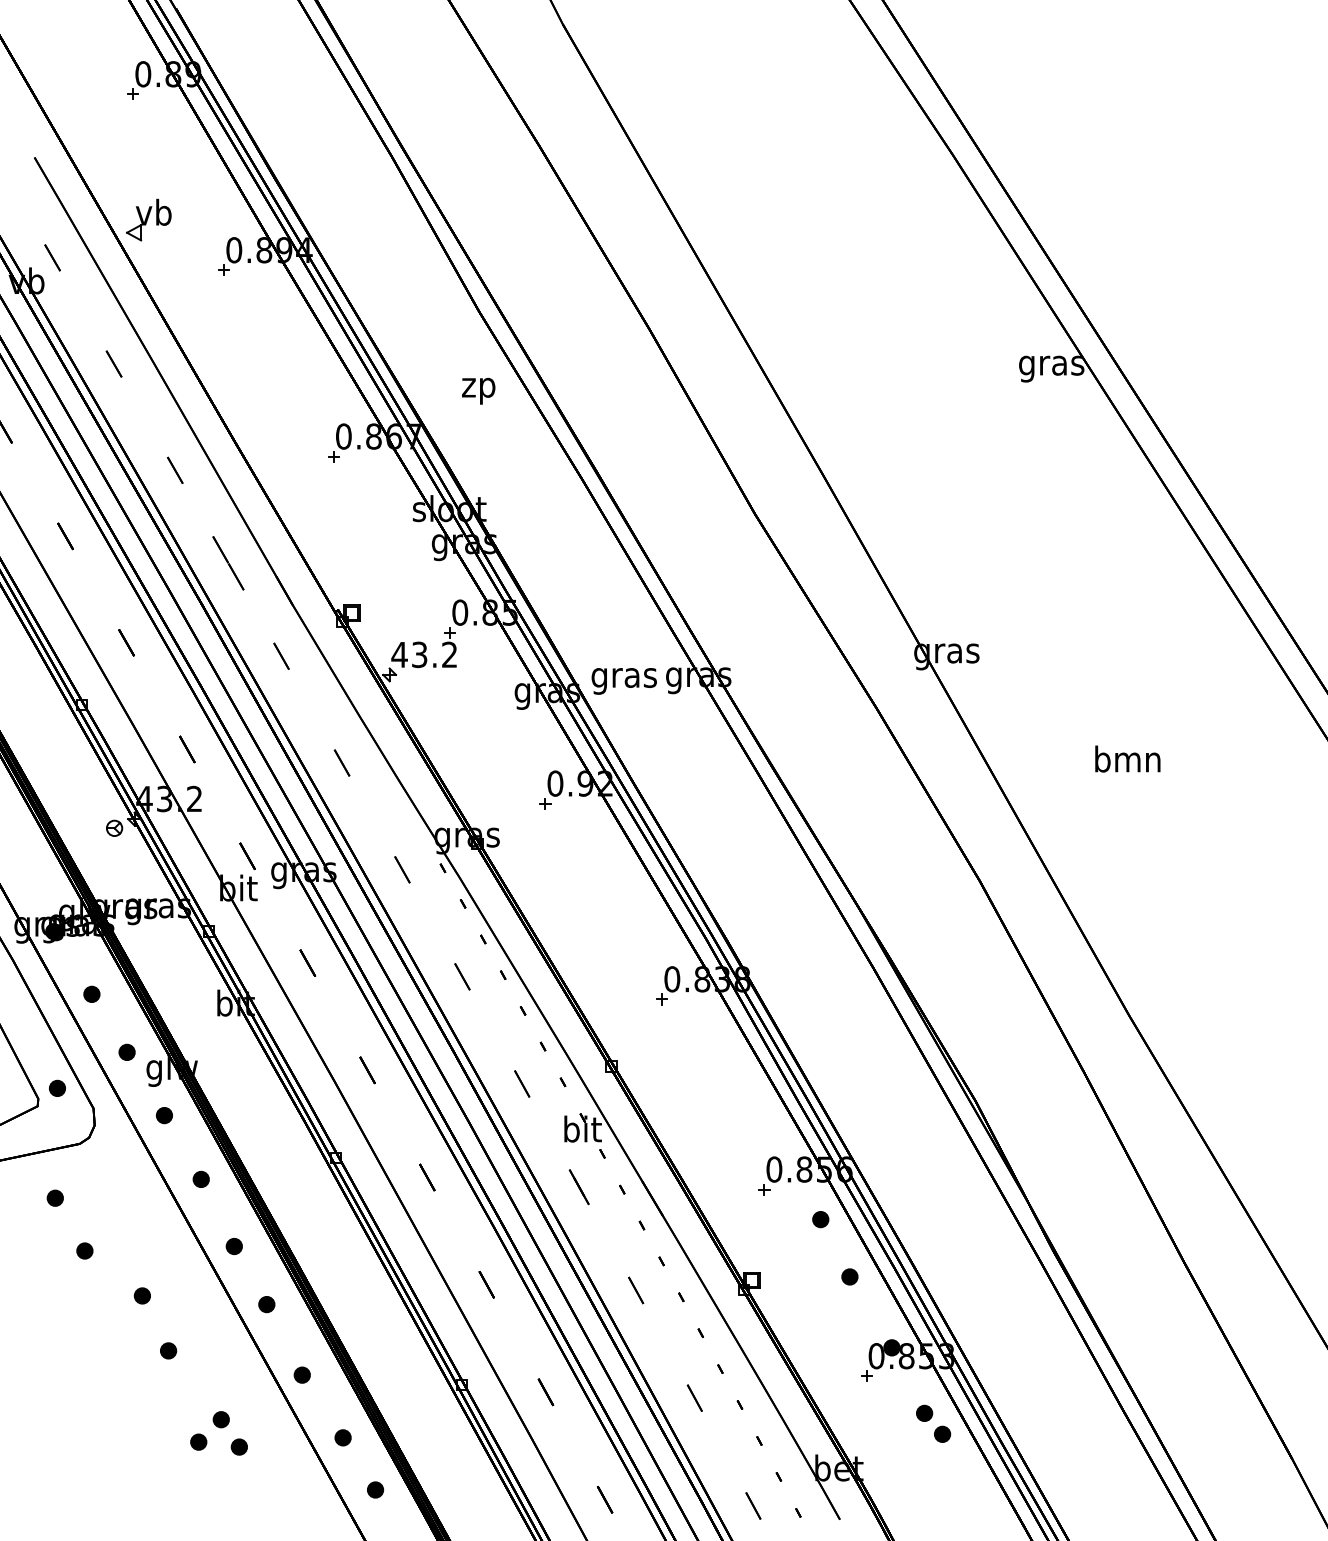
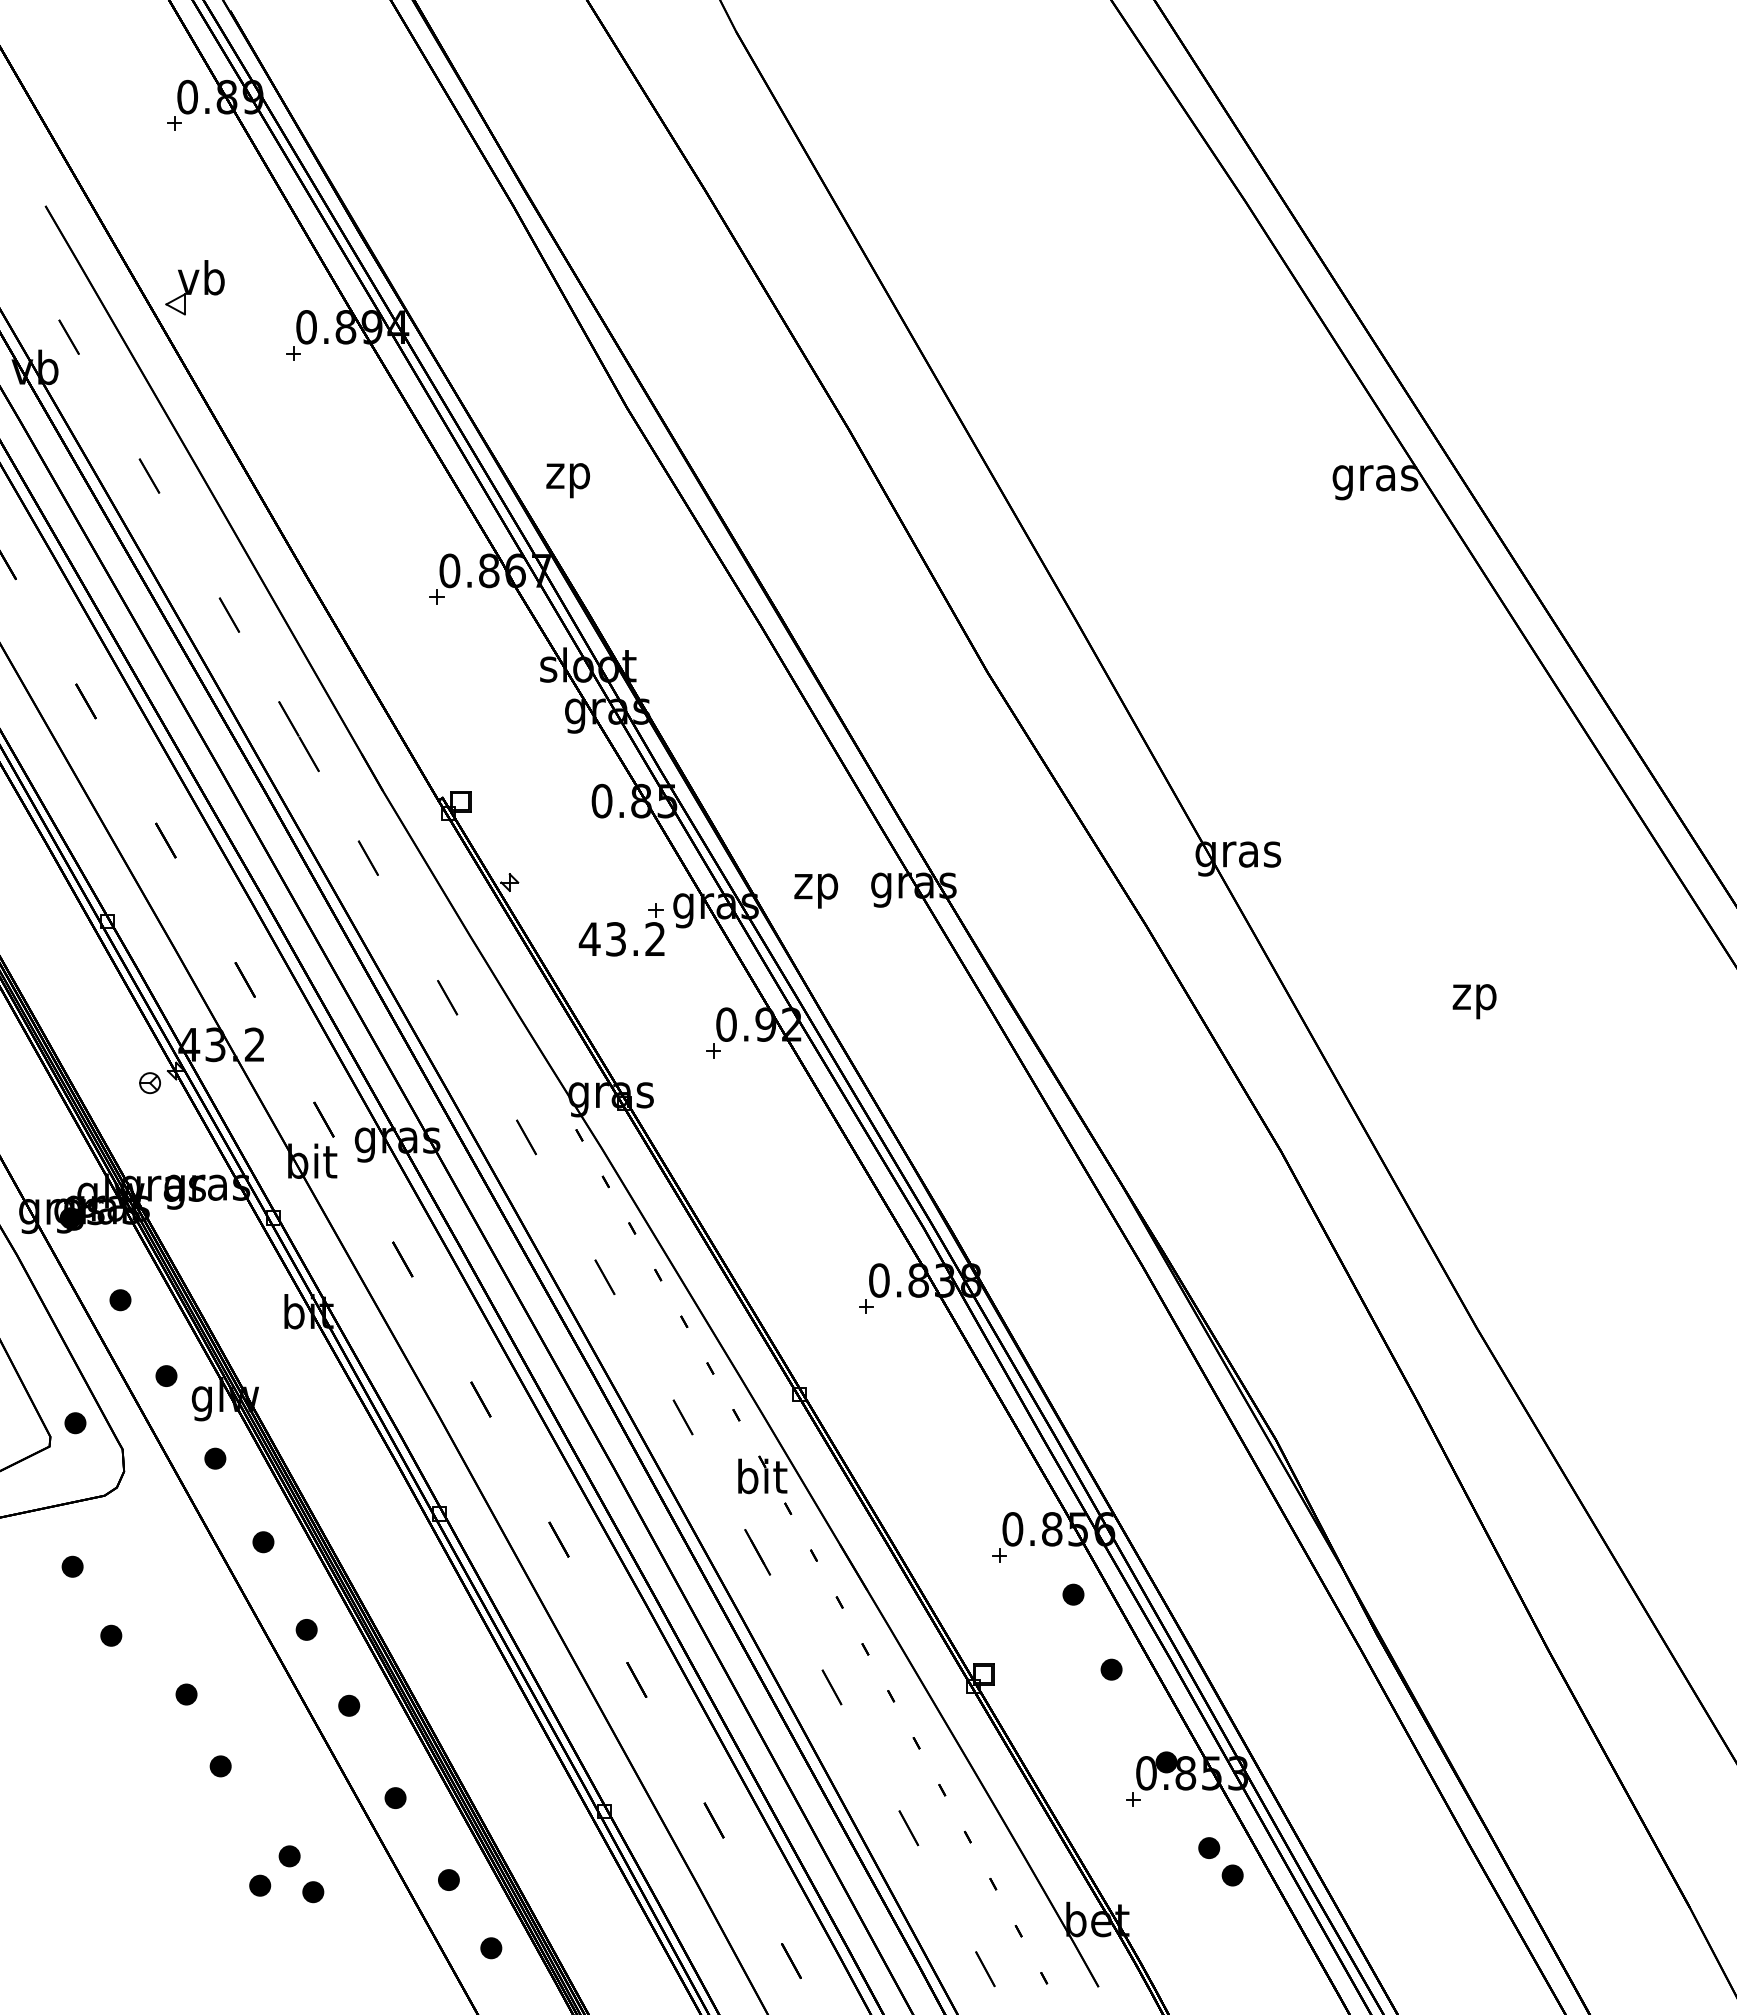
text: (478, 391) -> (567, 480), moved
part: (423, 647) -> (621, 929), moved
text: (624, 681) -> (816, 890), gras -> zp
text: (1127, 762) -> (1474, 996), bmn -> zp

